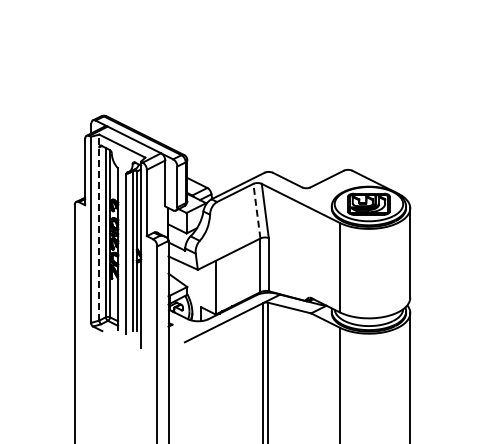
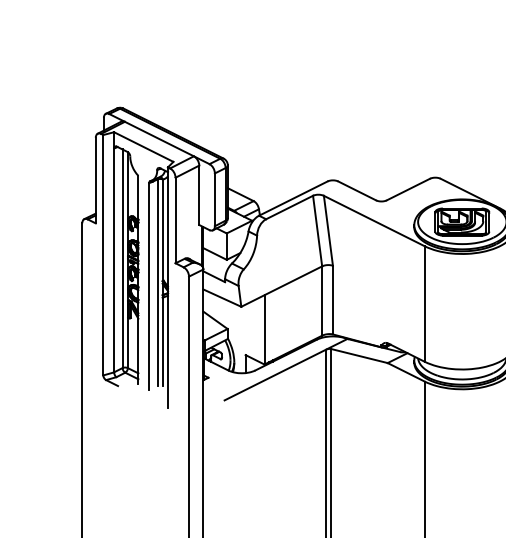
line: (256, 211) -> (317, 231), dashed -> solid
line: (99, 227) -> (114, 252), dashed -> solid

